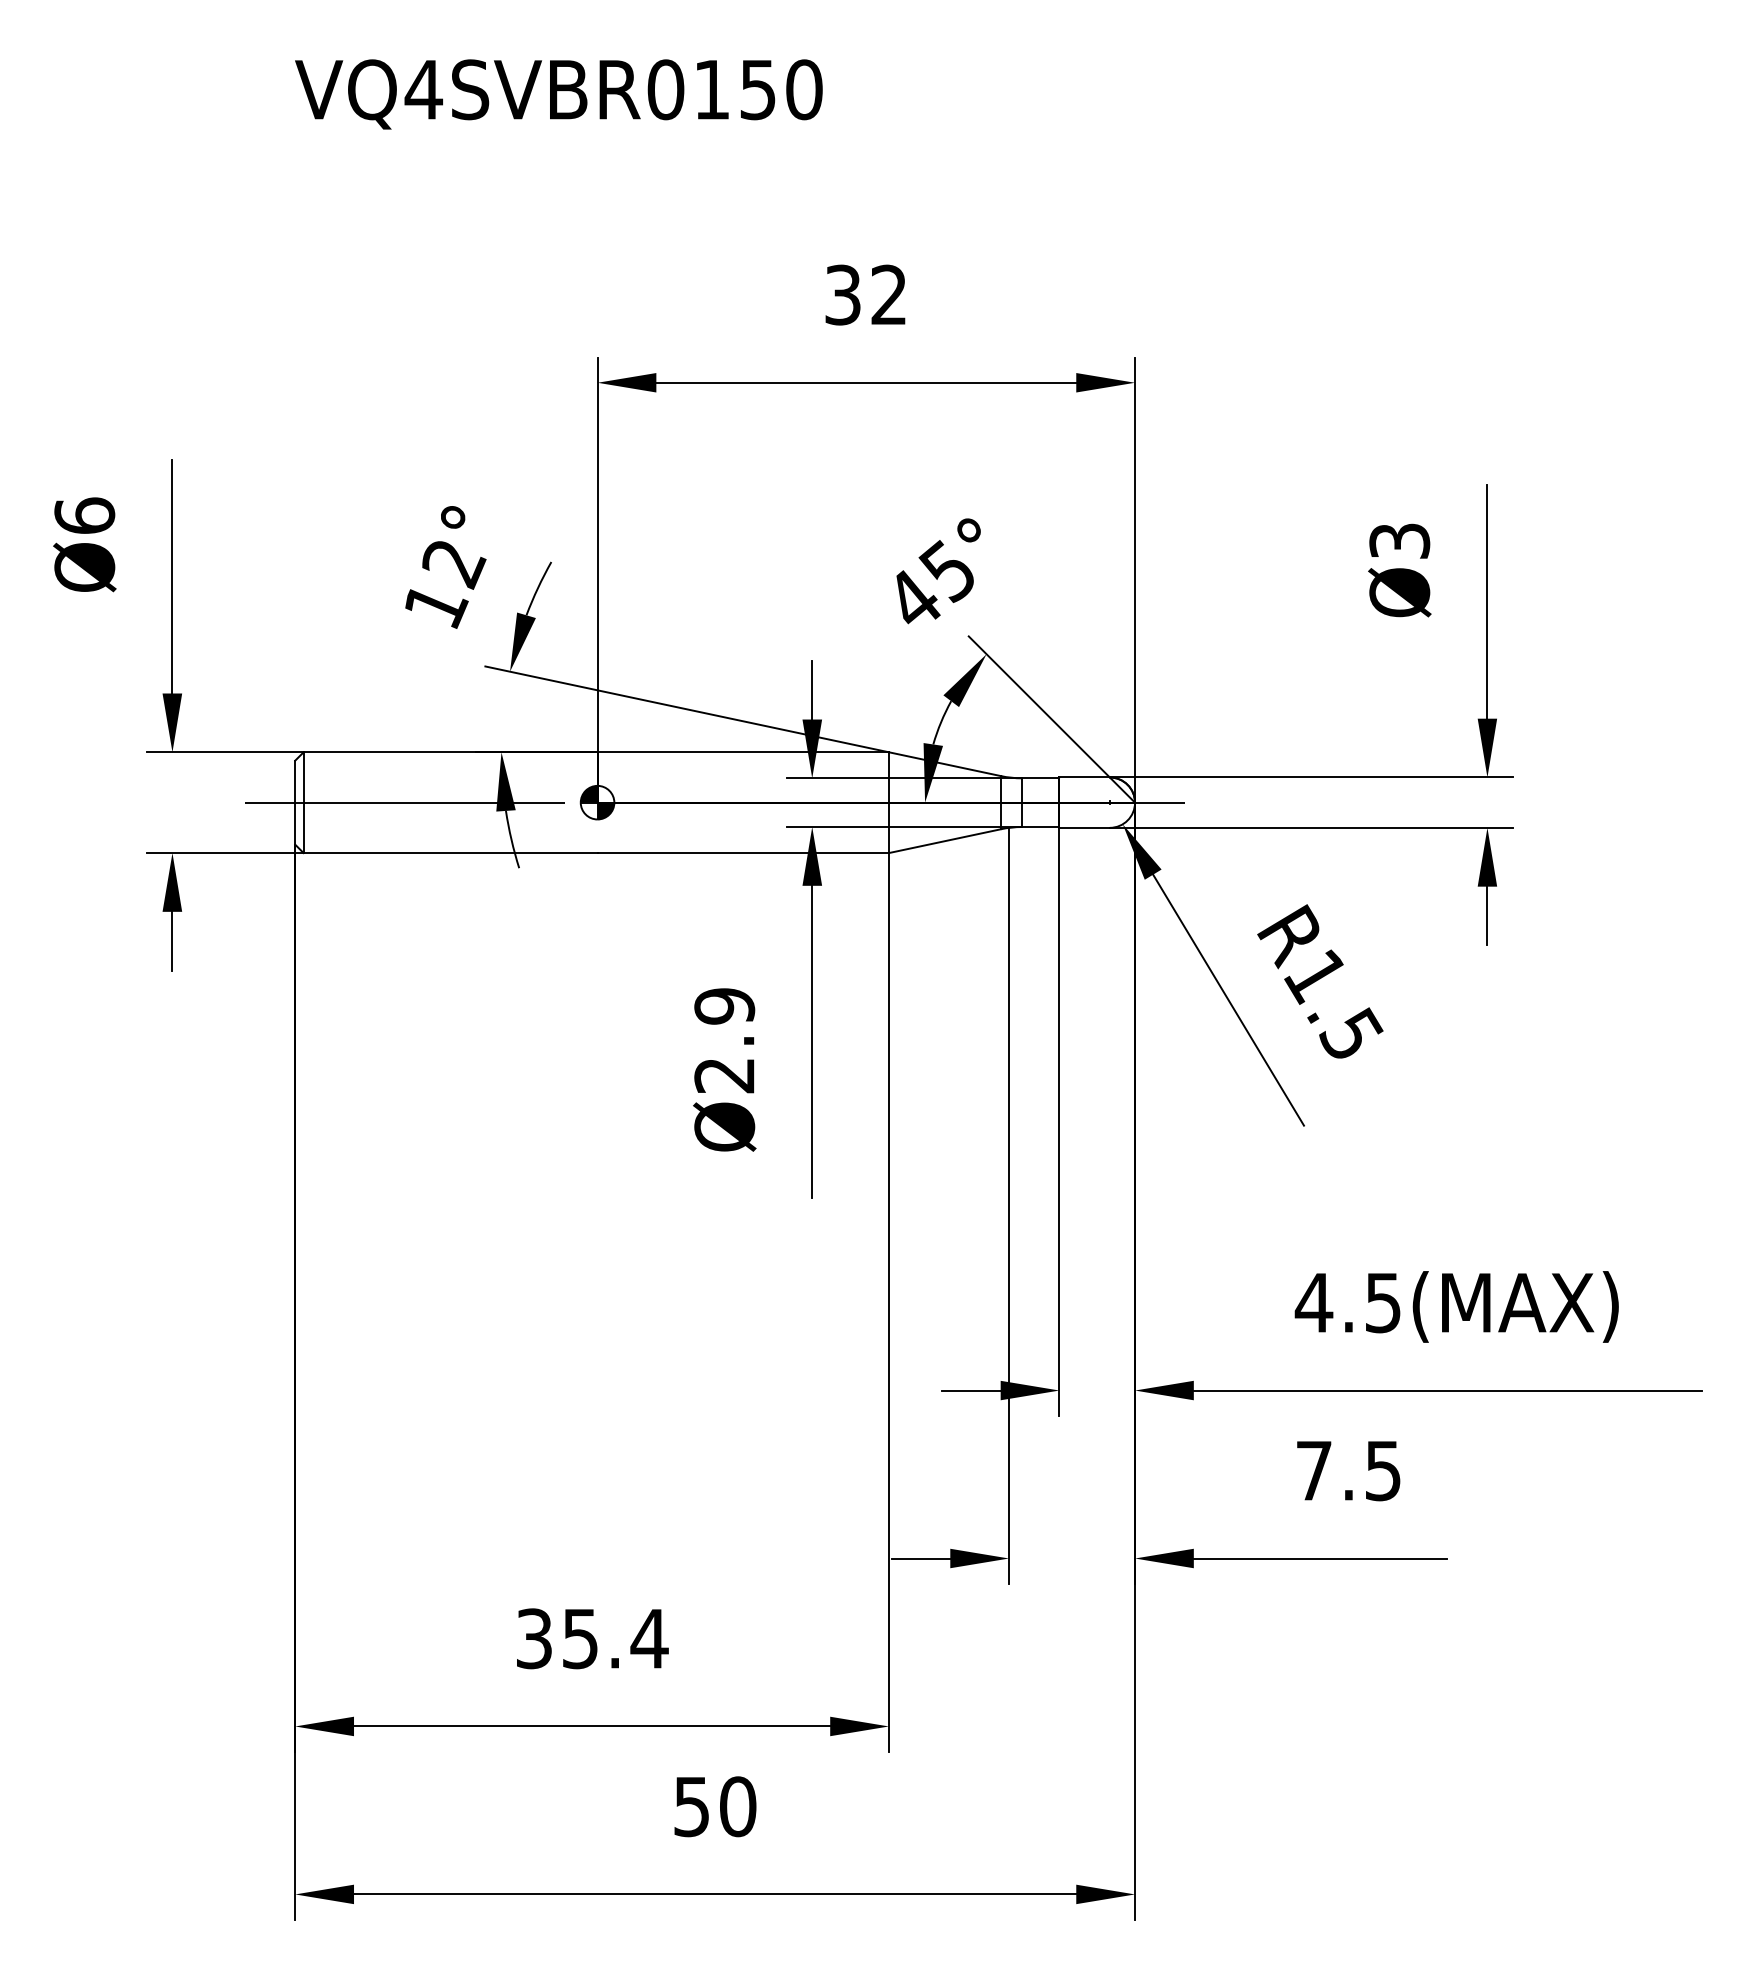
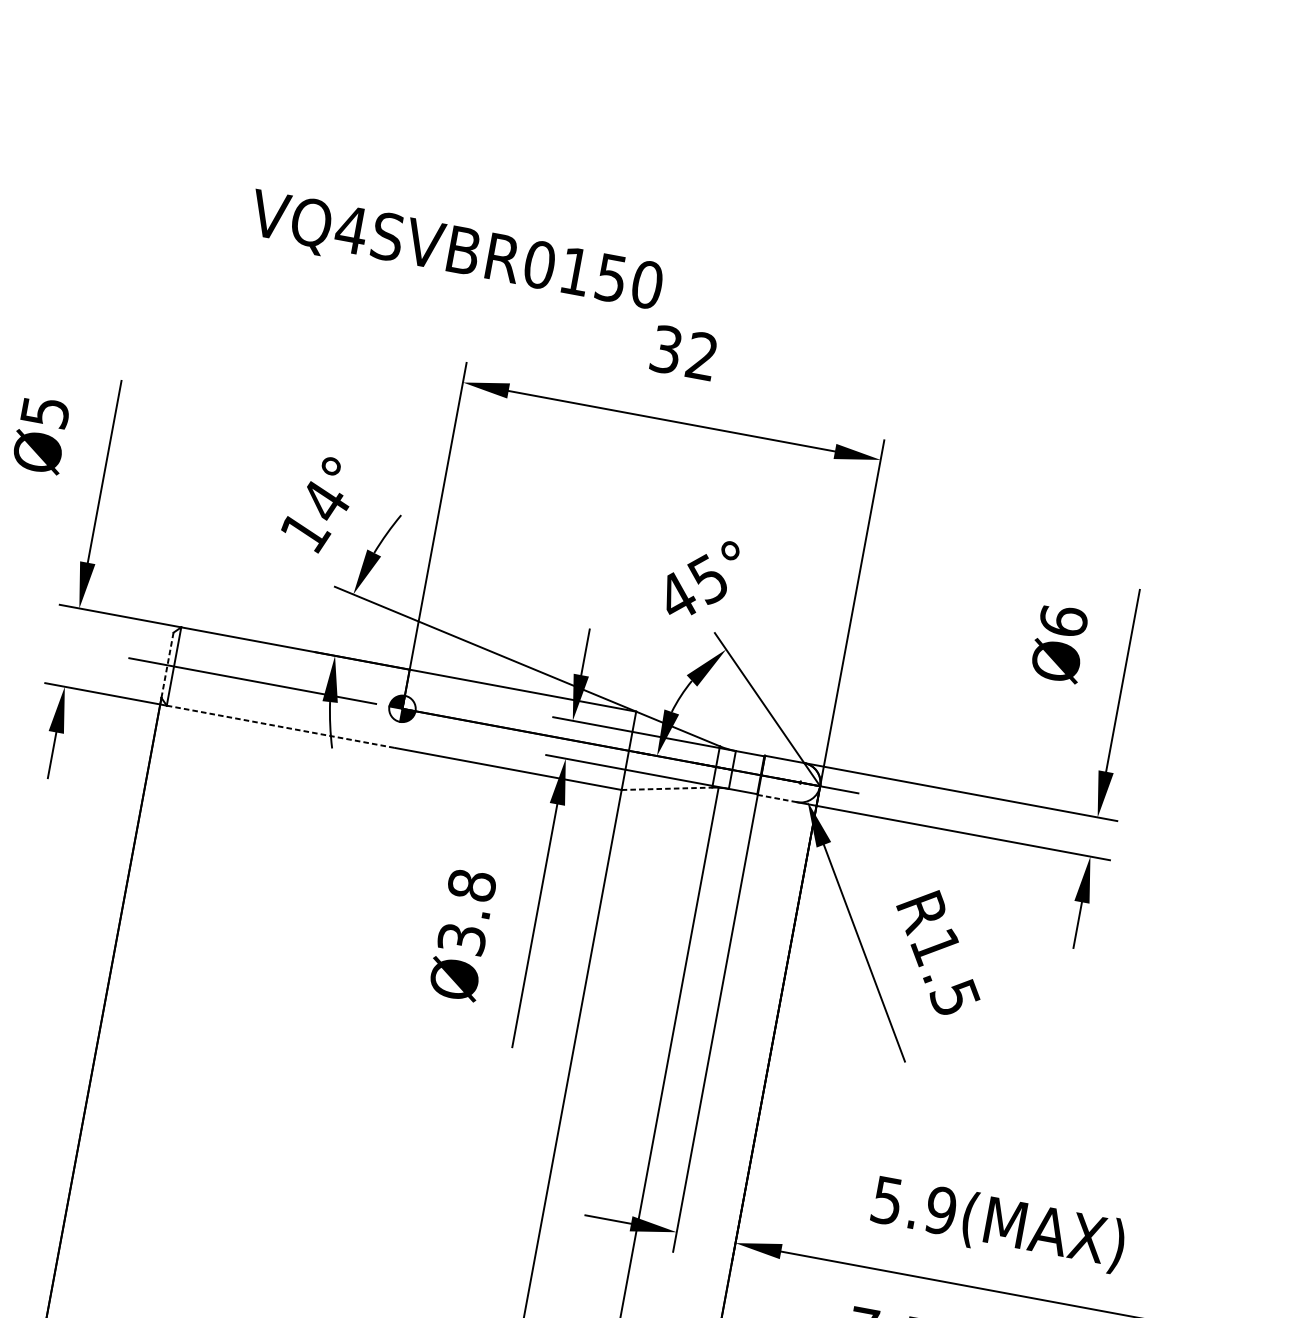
text: (558, 94) -> (455, 253), moved
text: (84, 515) -> (45, 411), Ø6 -> Ø5
text: (1399, 540) -> (1063, 620), Ø3 -> Ø6
text: (454, 564) -> (325, 503), 12° -> 14°
line: (295, 802) -> (167, 665), solid -> dashed
line: (1084, 827) -> (777, 798), solid -> dashed
line: (945, 841) -> (667, 789), solid -> dashed
line: (450, 853) -> (280, 727), solid -> dashed
text: (724, 1040) -> (466, 911), Ø2.9 -> Ø3.8
text: (1347, 1302) -> (913, 1205), 4.5(MAX) -> 5.9(MAX)

